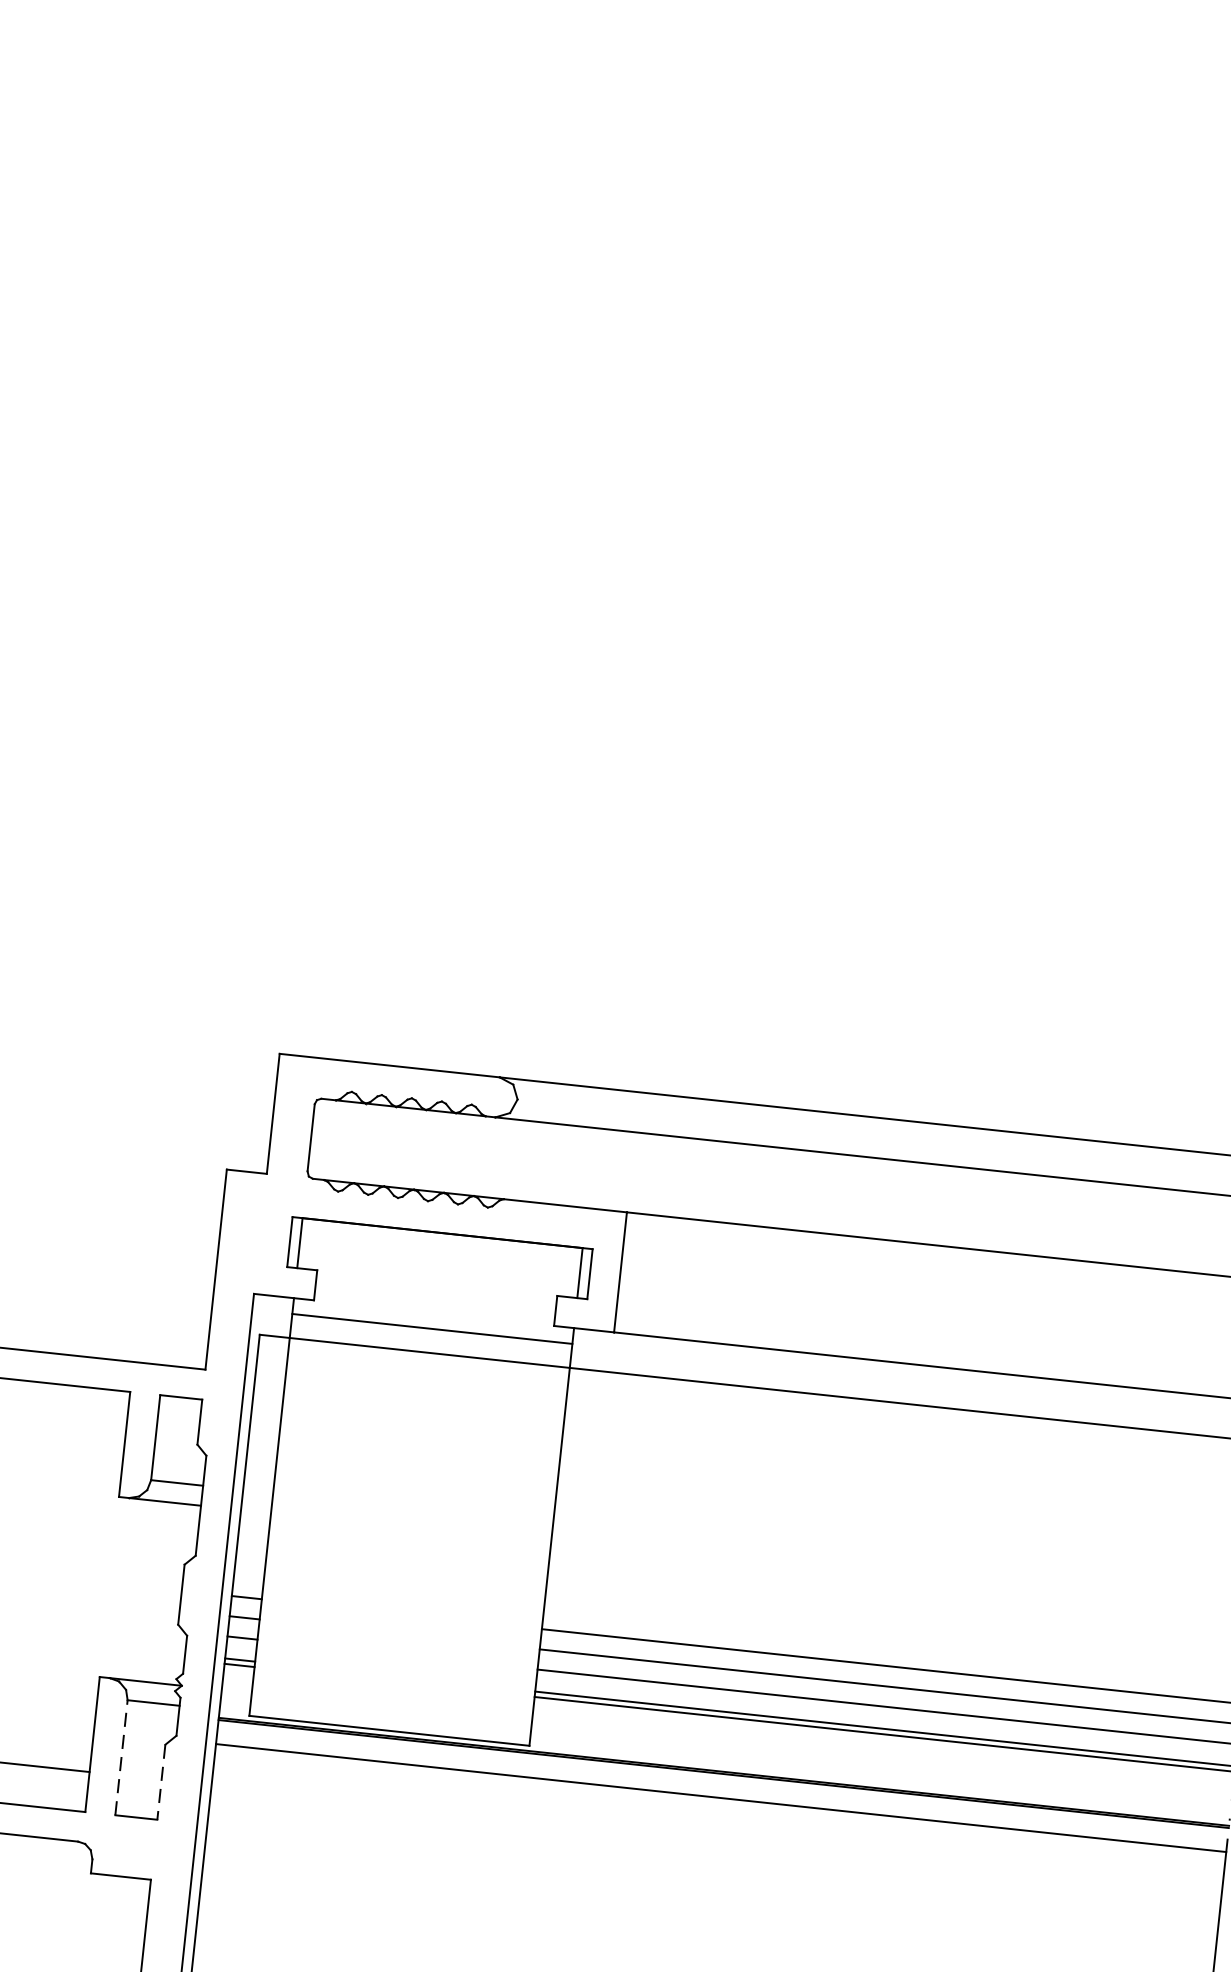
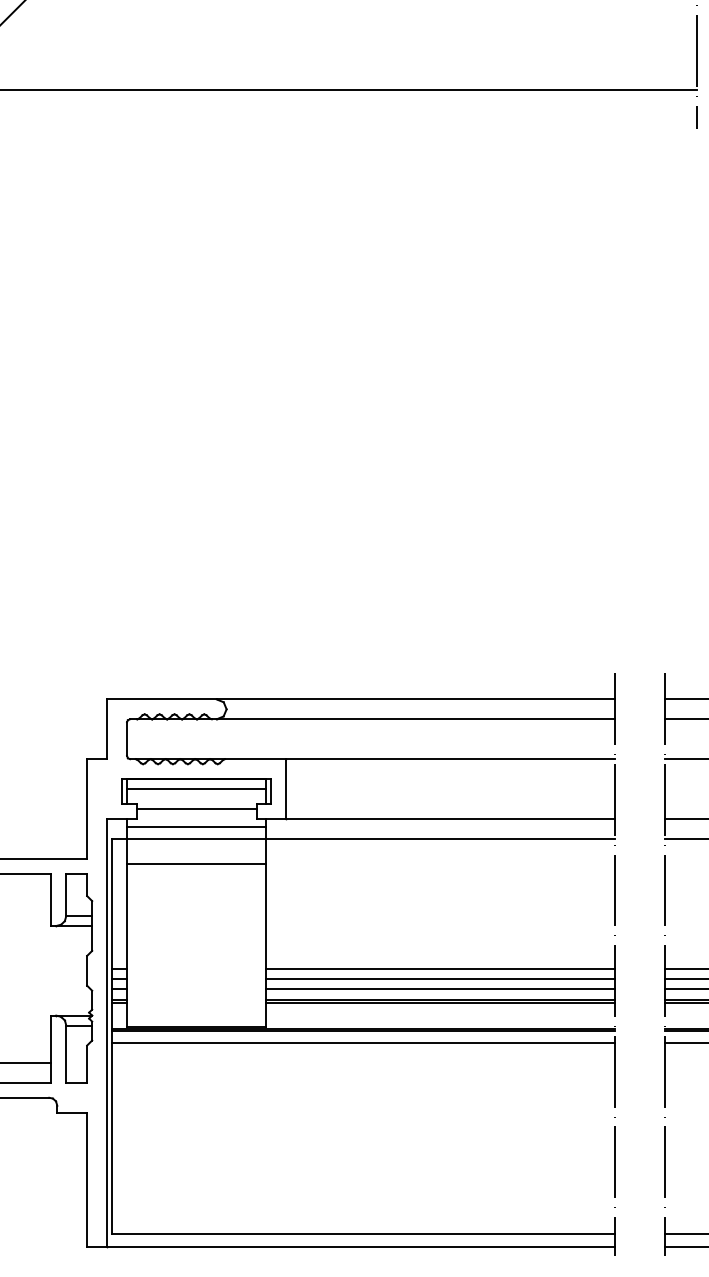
line: (439, 1253) -> (196, 789), added
line: (435, 1292) -> (196, 808), added
line: (423, 1402) -> (196, 863), added
line: (121, 1758) -> (66, 1054), dashed -> solid
line: (161, 1782) -> (87, 1064), dashed -> solid

